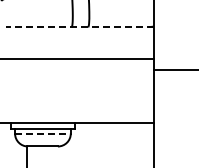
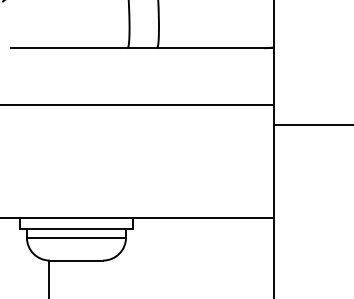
line: (80, 27) -> (143, 49), dashed -> solid
line: (42, 133) -> (75, 237), dashed -> solid

